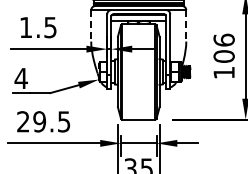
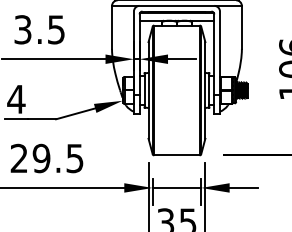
line: (91, 25) -> (112, 26), dashed -> solid
line: (186, 25) -> (242, 26), dashed -> solid
text: (26, 27) -> (23, 29), 1.5 -> 3.5

